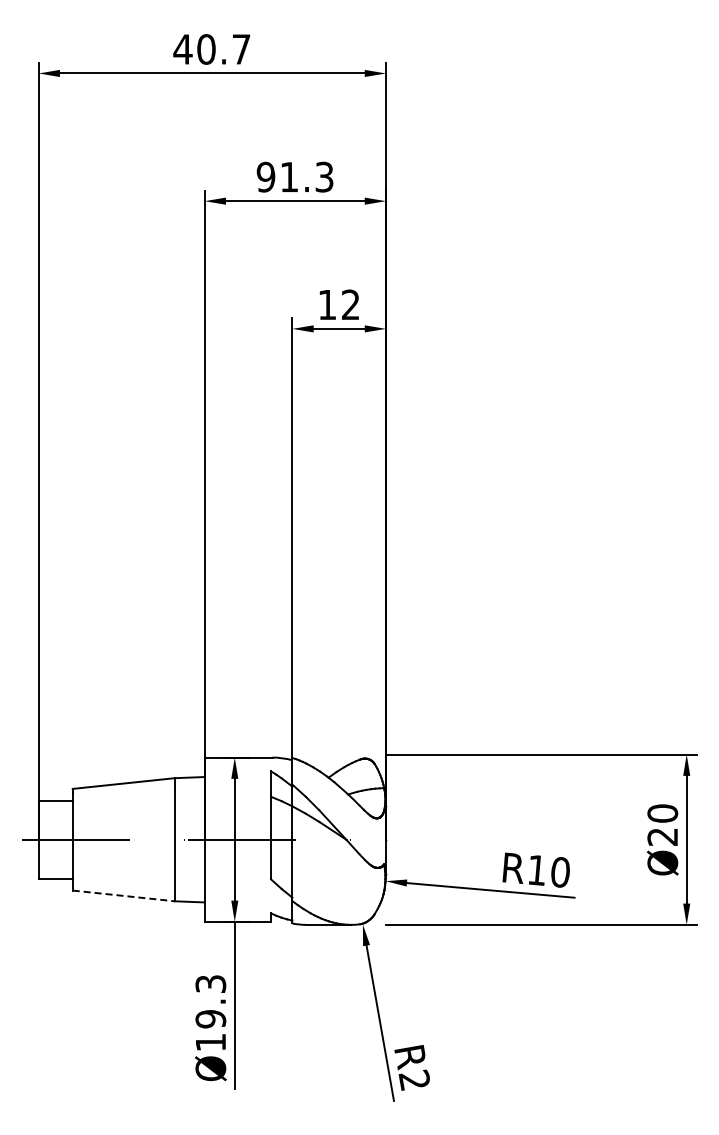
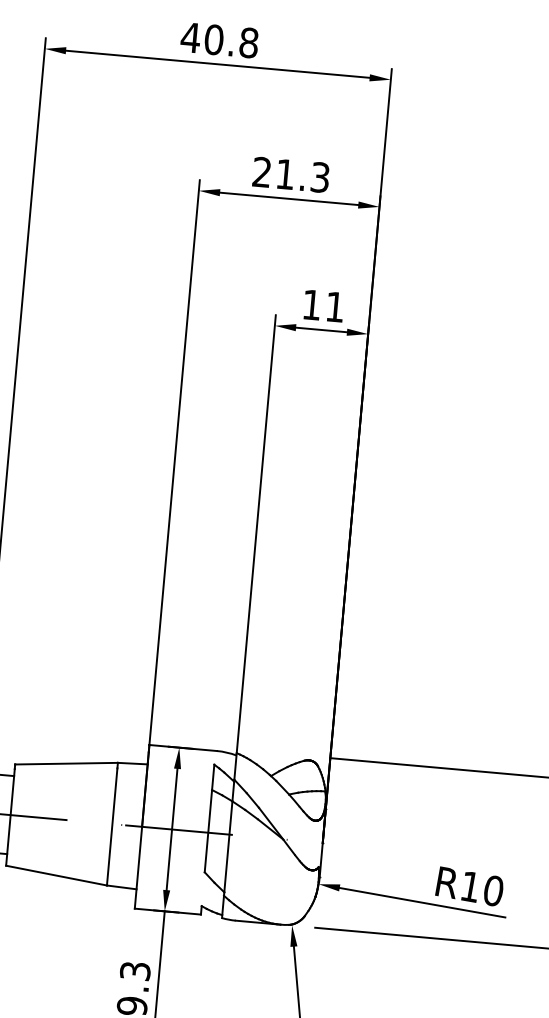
text: (241, 49) -> (249, 42), 40.7 -> 40.8
text: (265, 176) -> (261, 171), 91.3 -> 21.3
text: (350, 304) -> (334, 306), 12 -> 11
line: (124, 895) -> (57, 875), dashed -> solid

